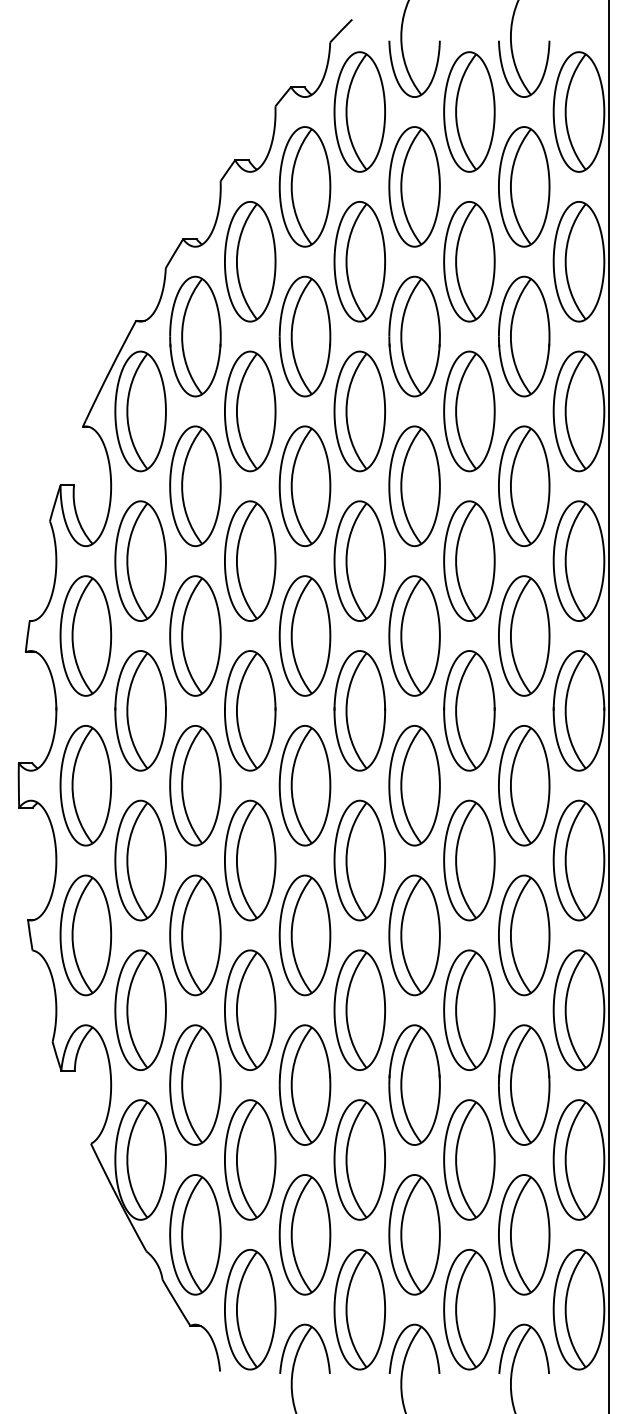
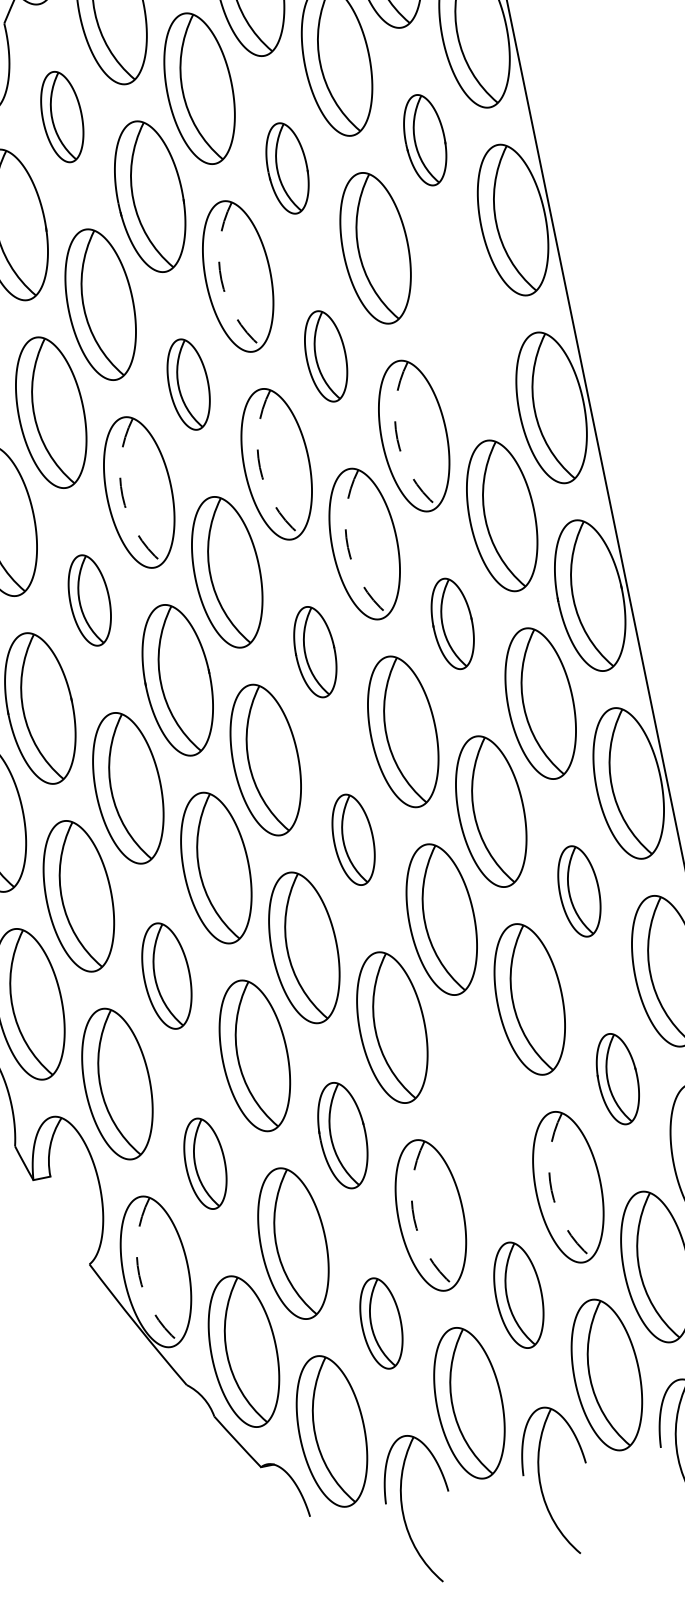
part: (250, 261) -> (62, 116), size x0.6
part: (414, 336) -> (287, 168), size x0.6
part: (524, 336) -> (425, 140), size x0.6
arc: (346, 411) -> (221, 280), solid -> dashed
part: (304, 486) -> (188, 384), size x0.6
part: (414, 486) -> (326, 356), size x0.6
part: (524, 486) -> (464, 328), removed
arc: (236, 561) -> (122, 496), solid -> dashed
arc: (346, 561) -> (260, 468), solid -> dashed
arc: (456, 561) -> (398, 439), solid -> dashed
part: (195, 635) -> (89, 599), size x0.6
arc: (401, 636) -> (348, 548), solid -> dashed
part: (359, 710) -> (314, 651), size x0.6
part: (469, 710) -> (452, 623), size x0.6
part: (359, 860) -> (353, 839), size x0.6
part: (195, 935) -> (166, 976), size x0.7
part: (524, 935) -> (579, 891), size x0.6
part: (195, 1084) -> (205, 1163), size x0.6
part: (304, 1084) -> (342, 1135), size x0.7
part: (414, 1084) -> (480, 1106), removed
part: (524, 1084) -> (618, 1078), size x0.6
arc: (127, 1160) -> (139, 1275), solid -> dashed
arc: (346, 1160) -> (414, 1219), solid -> dashed
arc: (456, 1160) -> (552, 1191), solid -> dashed
part: (304, 1234) -> (380, 1323), size x0.6
part: (414, 1234) -> (518, 1294), size x0.7

